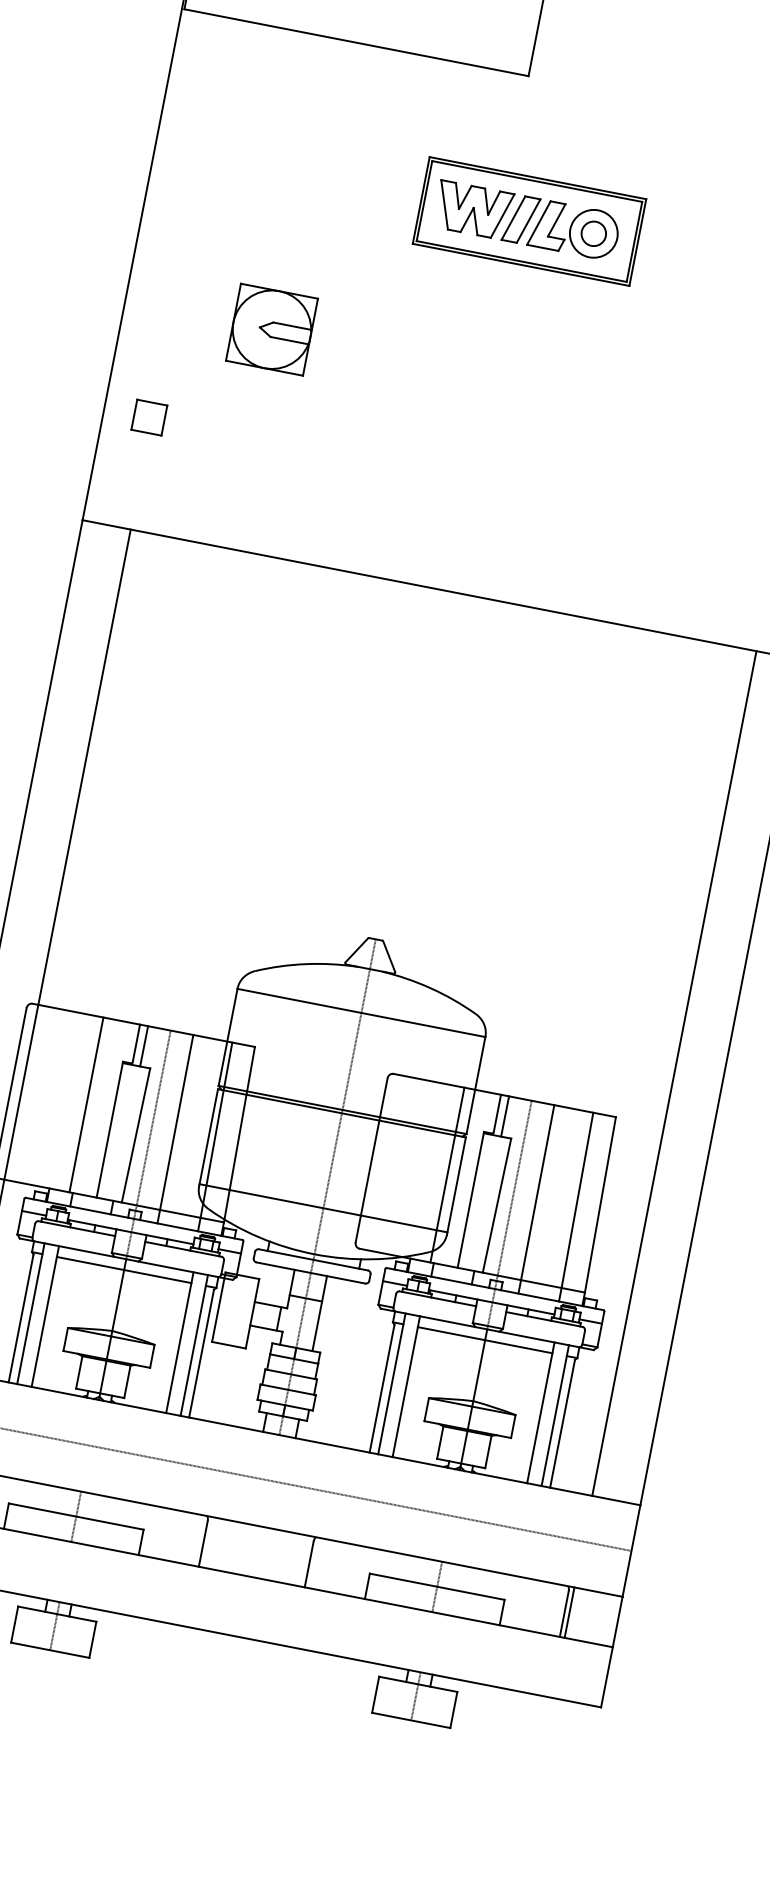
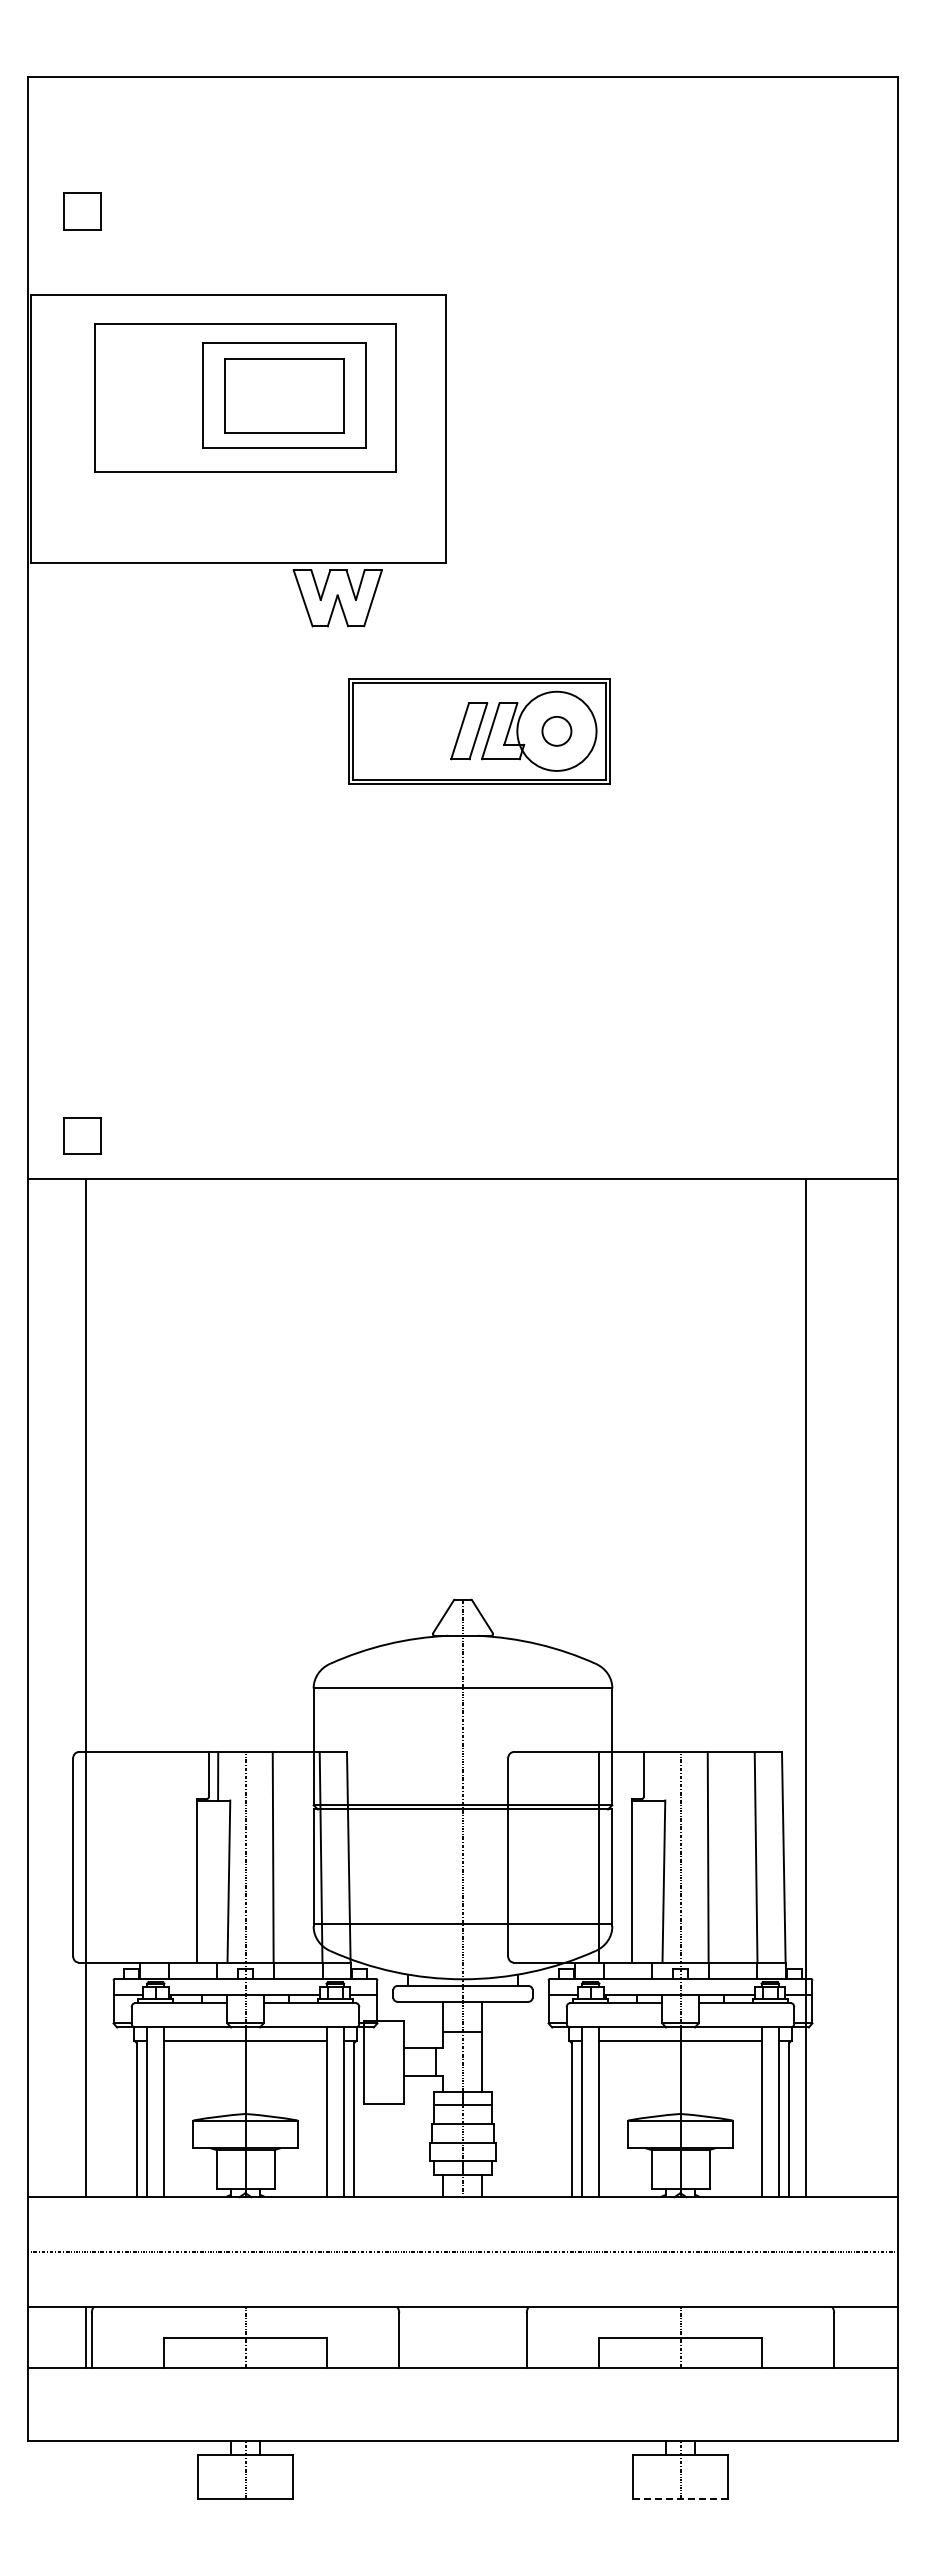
part: (473, 210) -> (337, 598), moved
circle: (593, 233) -> (556, 731), size x1.4
part: (271, 329) -> (204, 915), removed
part: (149, 417) -> (82, 1135), moved
line: (673, 1073) -> (805, 1688), moved
line: (86, 1104) -> (164, 1856), removed
line: (505, 1115) -> (653, 1775), removed
line: (569, 1612) -> (839, 2337), removed
line: (411, 1720) -> (680, 2498), solid -> dashed

